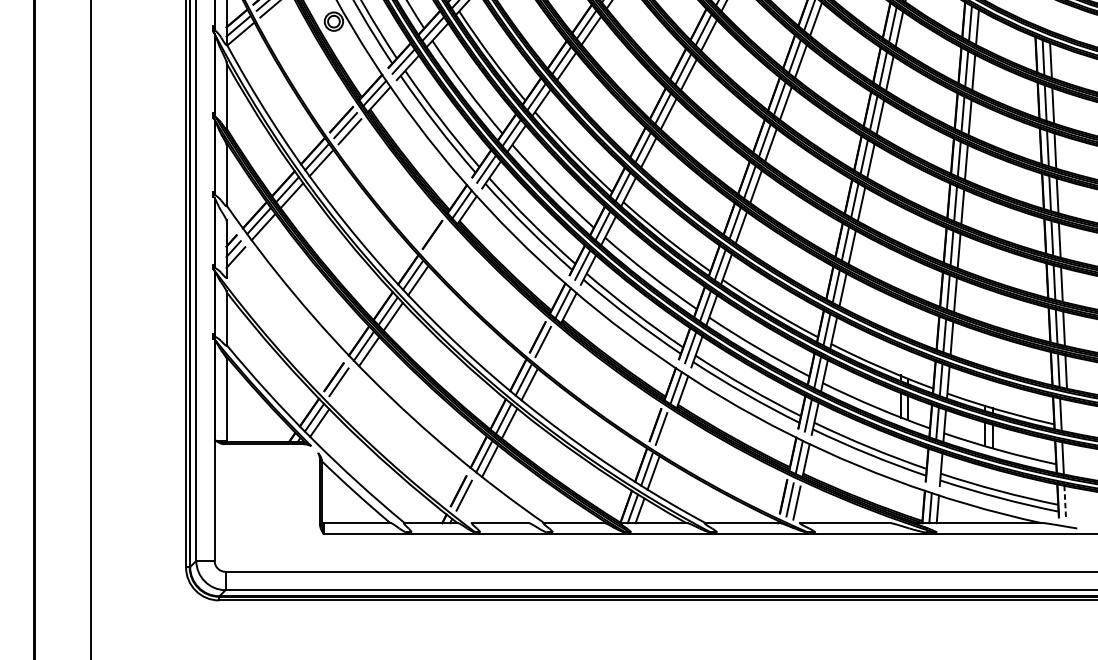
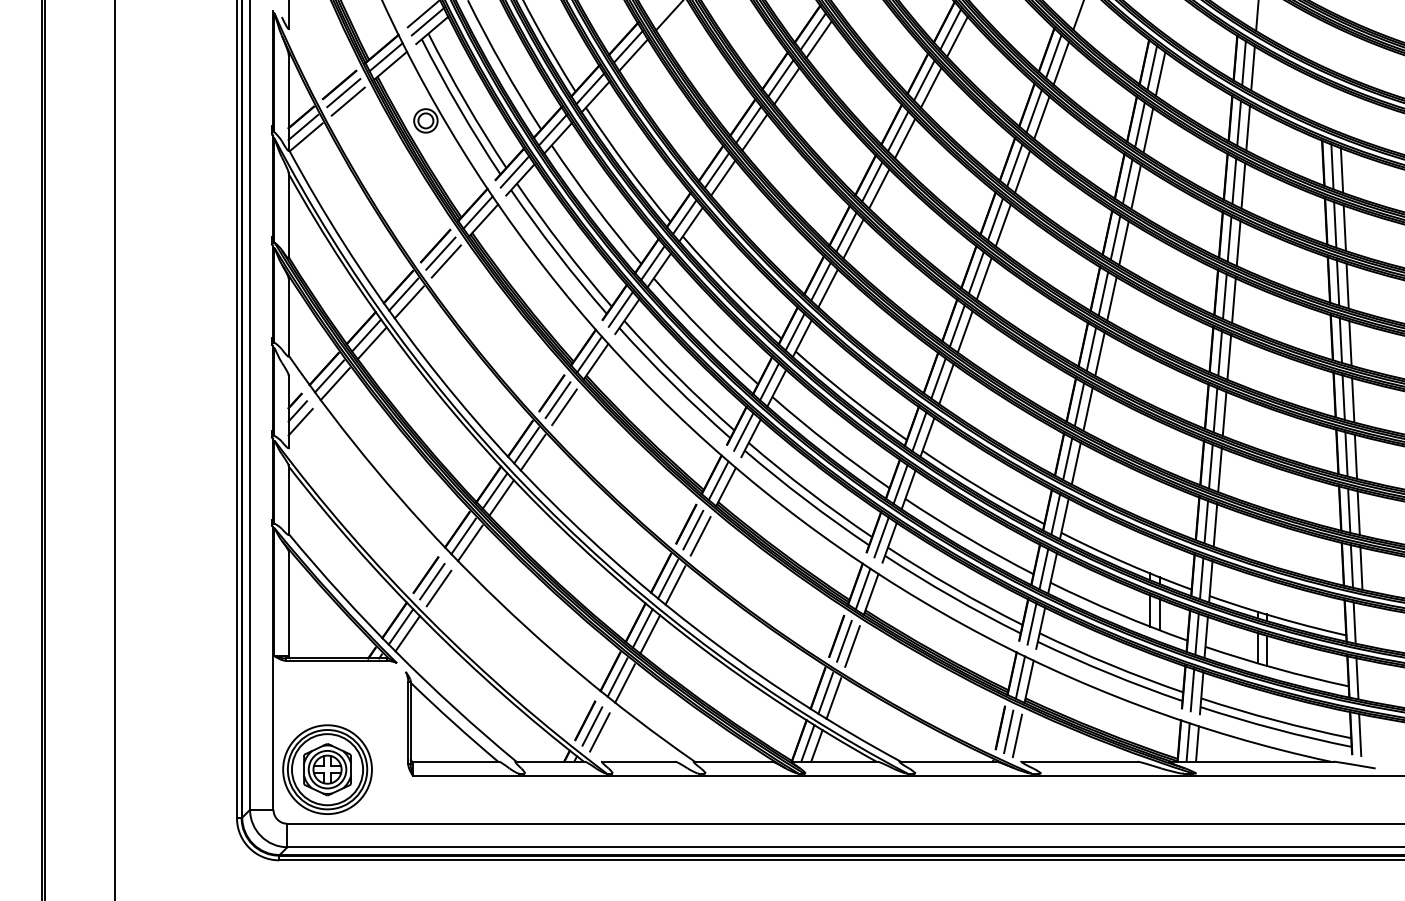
line: (436, 240) -> (557, 400), added
line: (442, 245) -> (564, 407), added
line: (548, 346) -> (700, 536), added
line: (343, 387) -> (438, 588), added
line: (667, 433) -> (852, 646), added
line: (933, 467) -> (1192, 690), added
line: (469, 500) -> (599, 732), added
line: (1065, 502) -> (1360, 735), dashed -> solid
part: (256, 529) -> (327, 769), added

